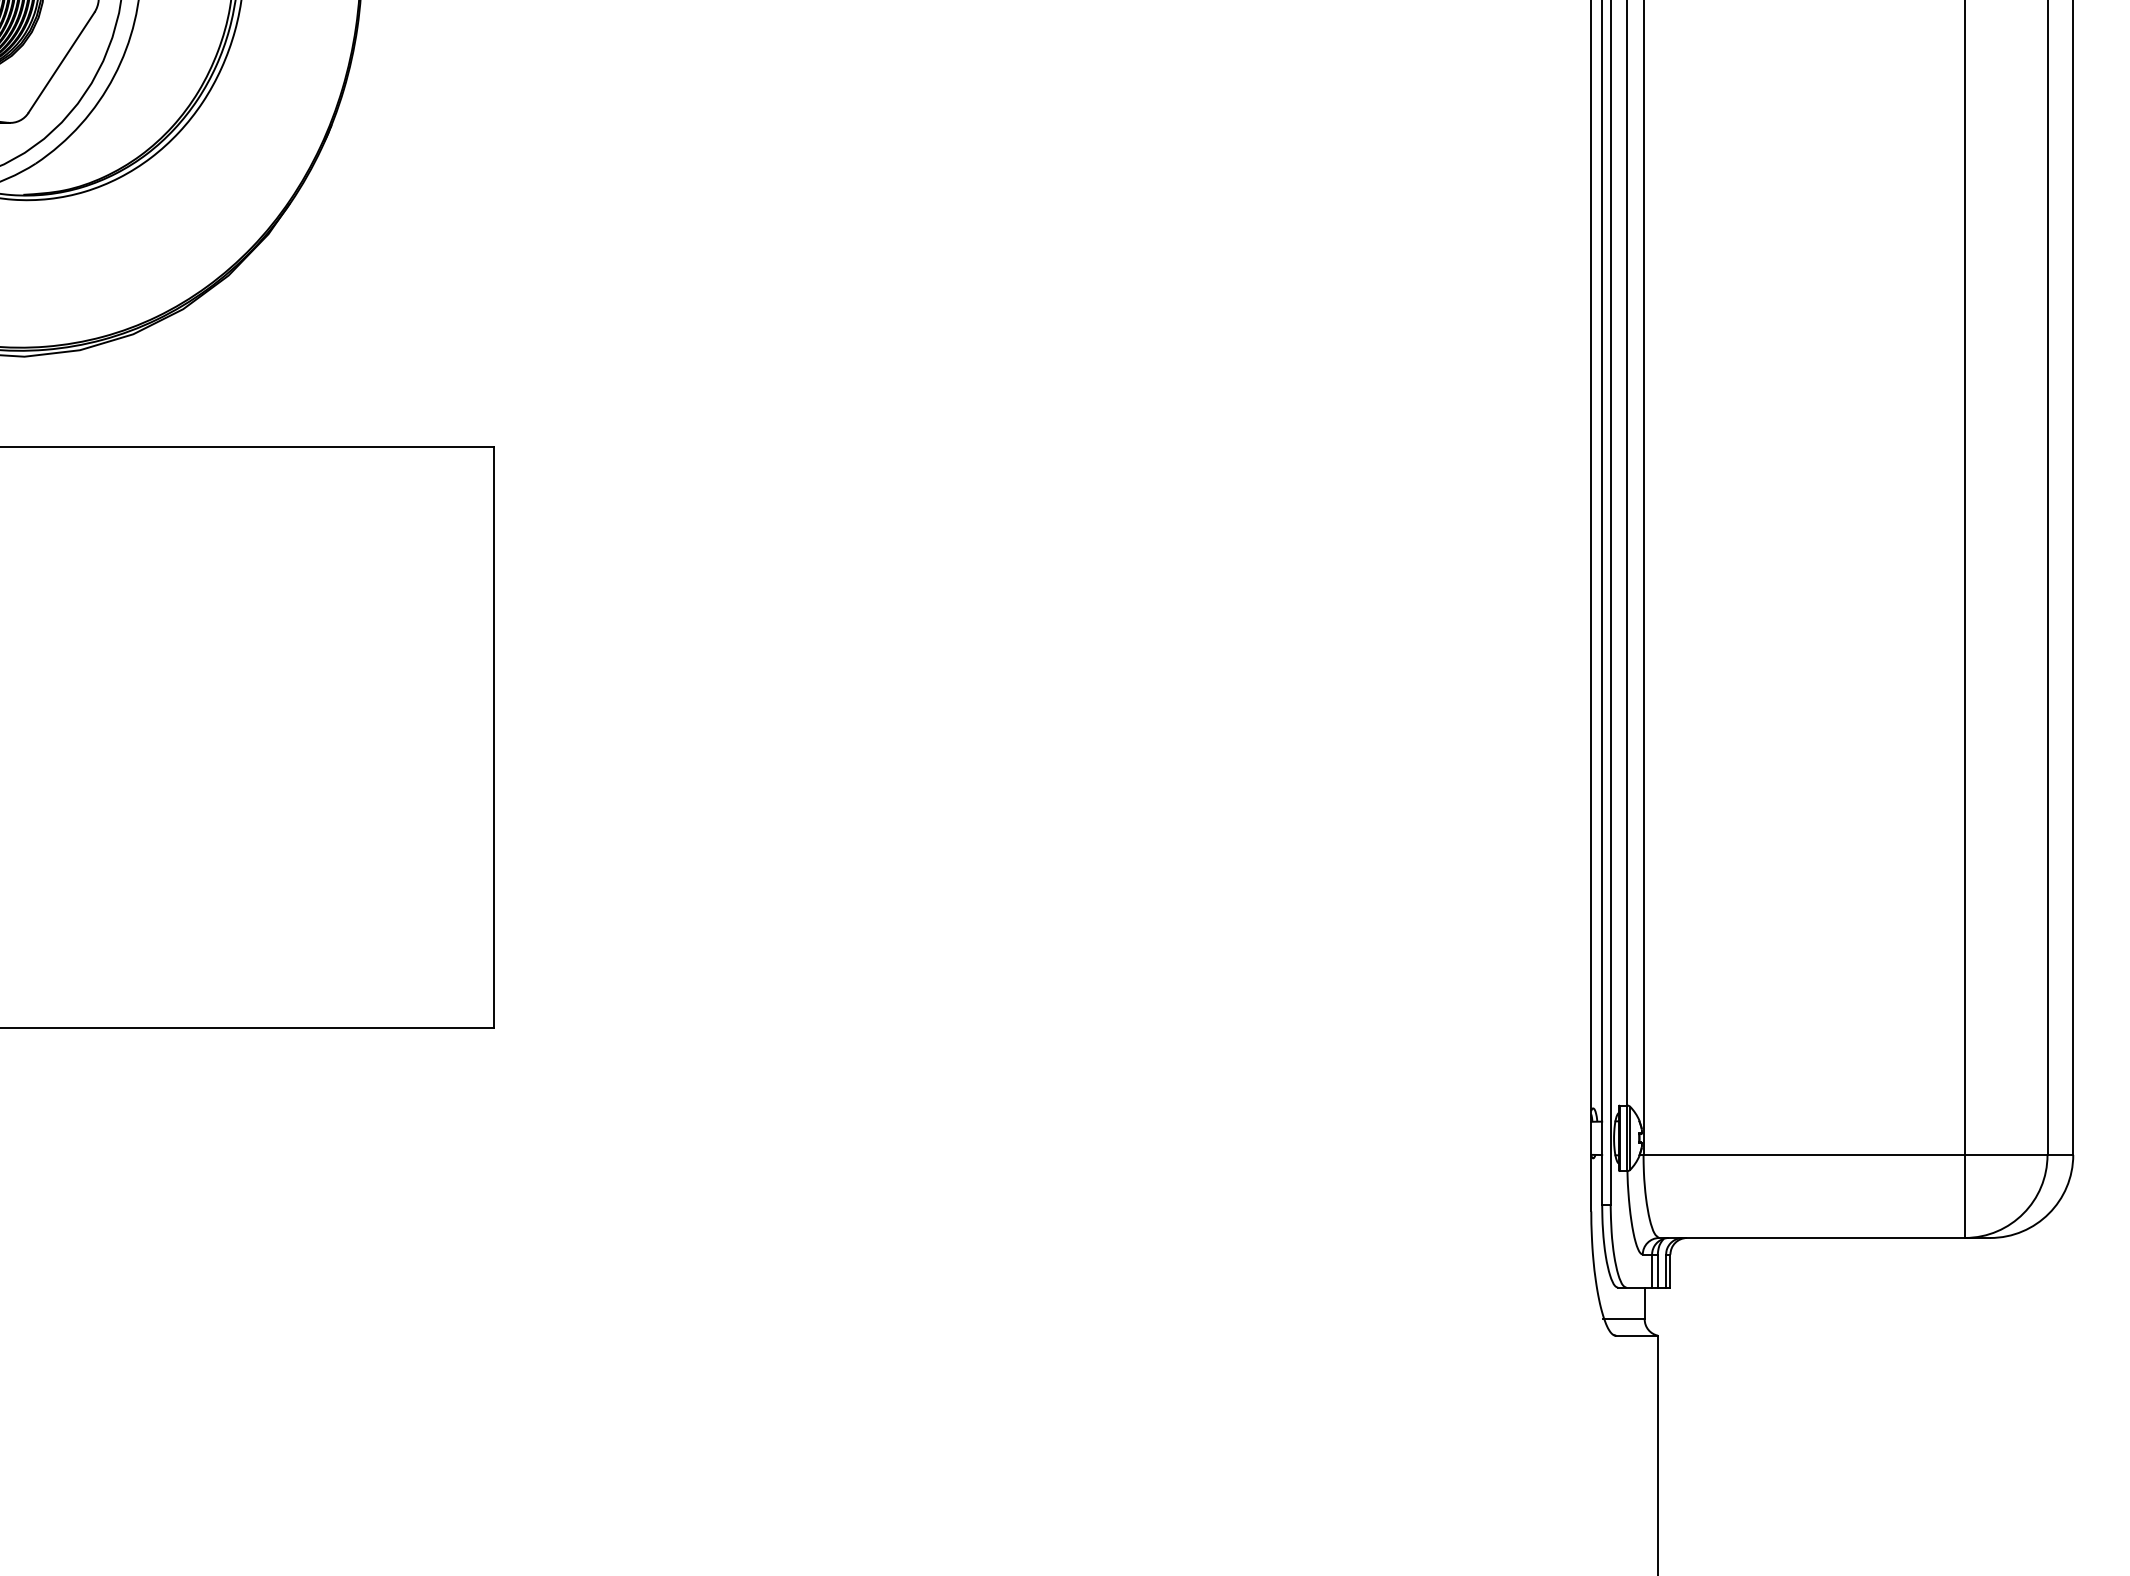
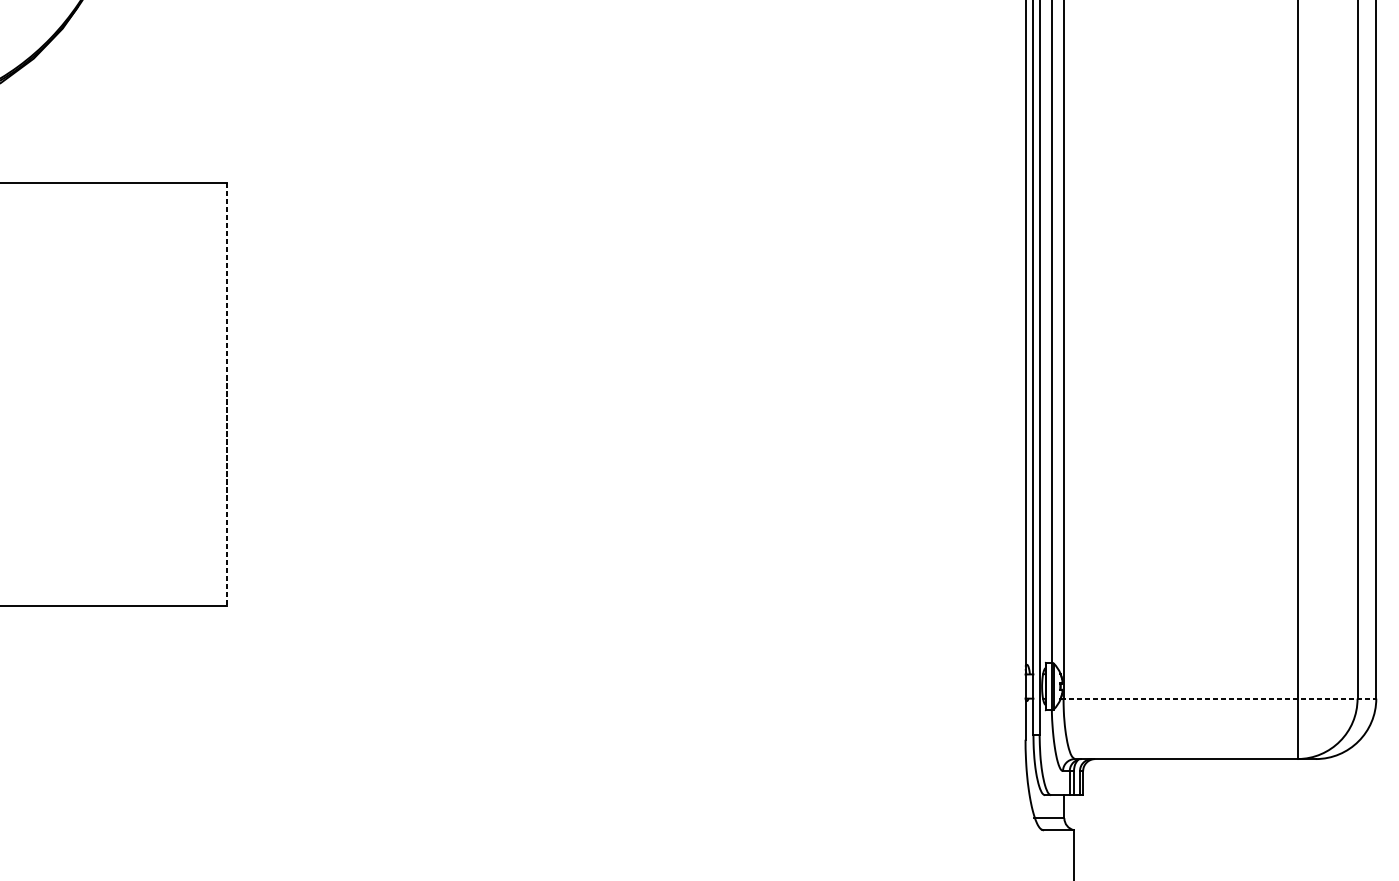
line: (493, 737) -> (226, 394), solid -> dashed
line: (1856, 1154) -> (1218, 698), solid -> dashed

